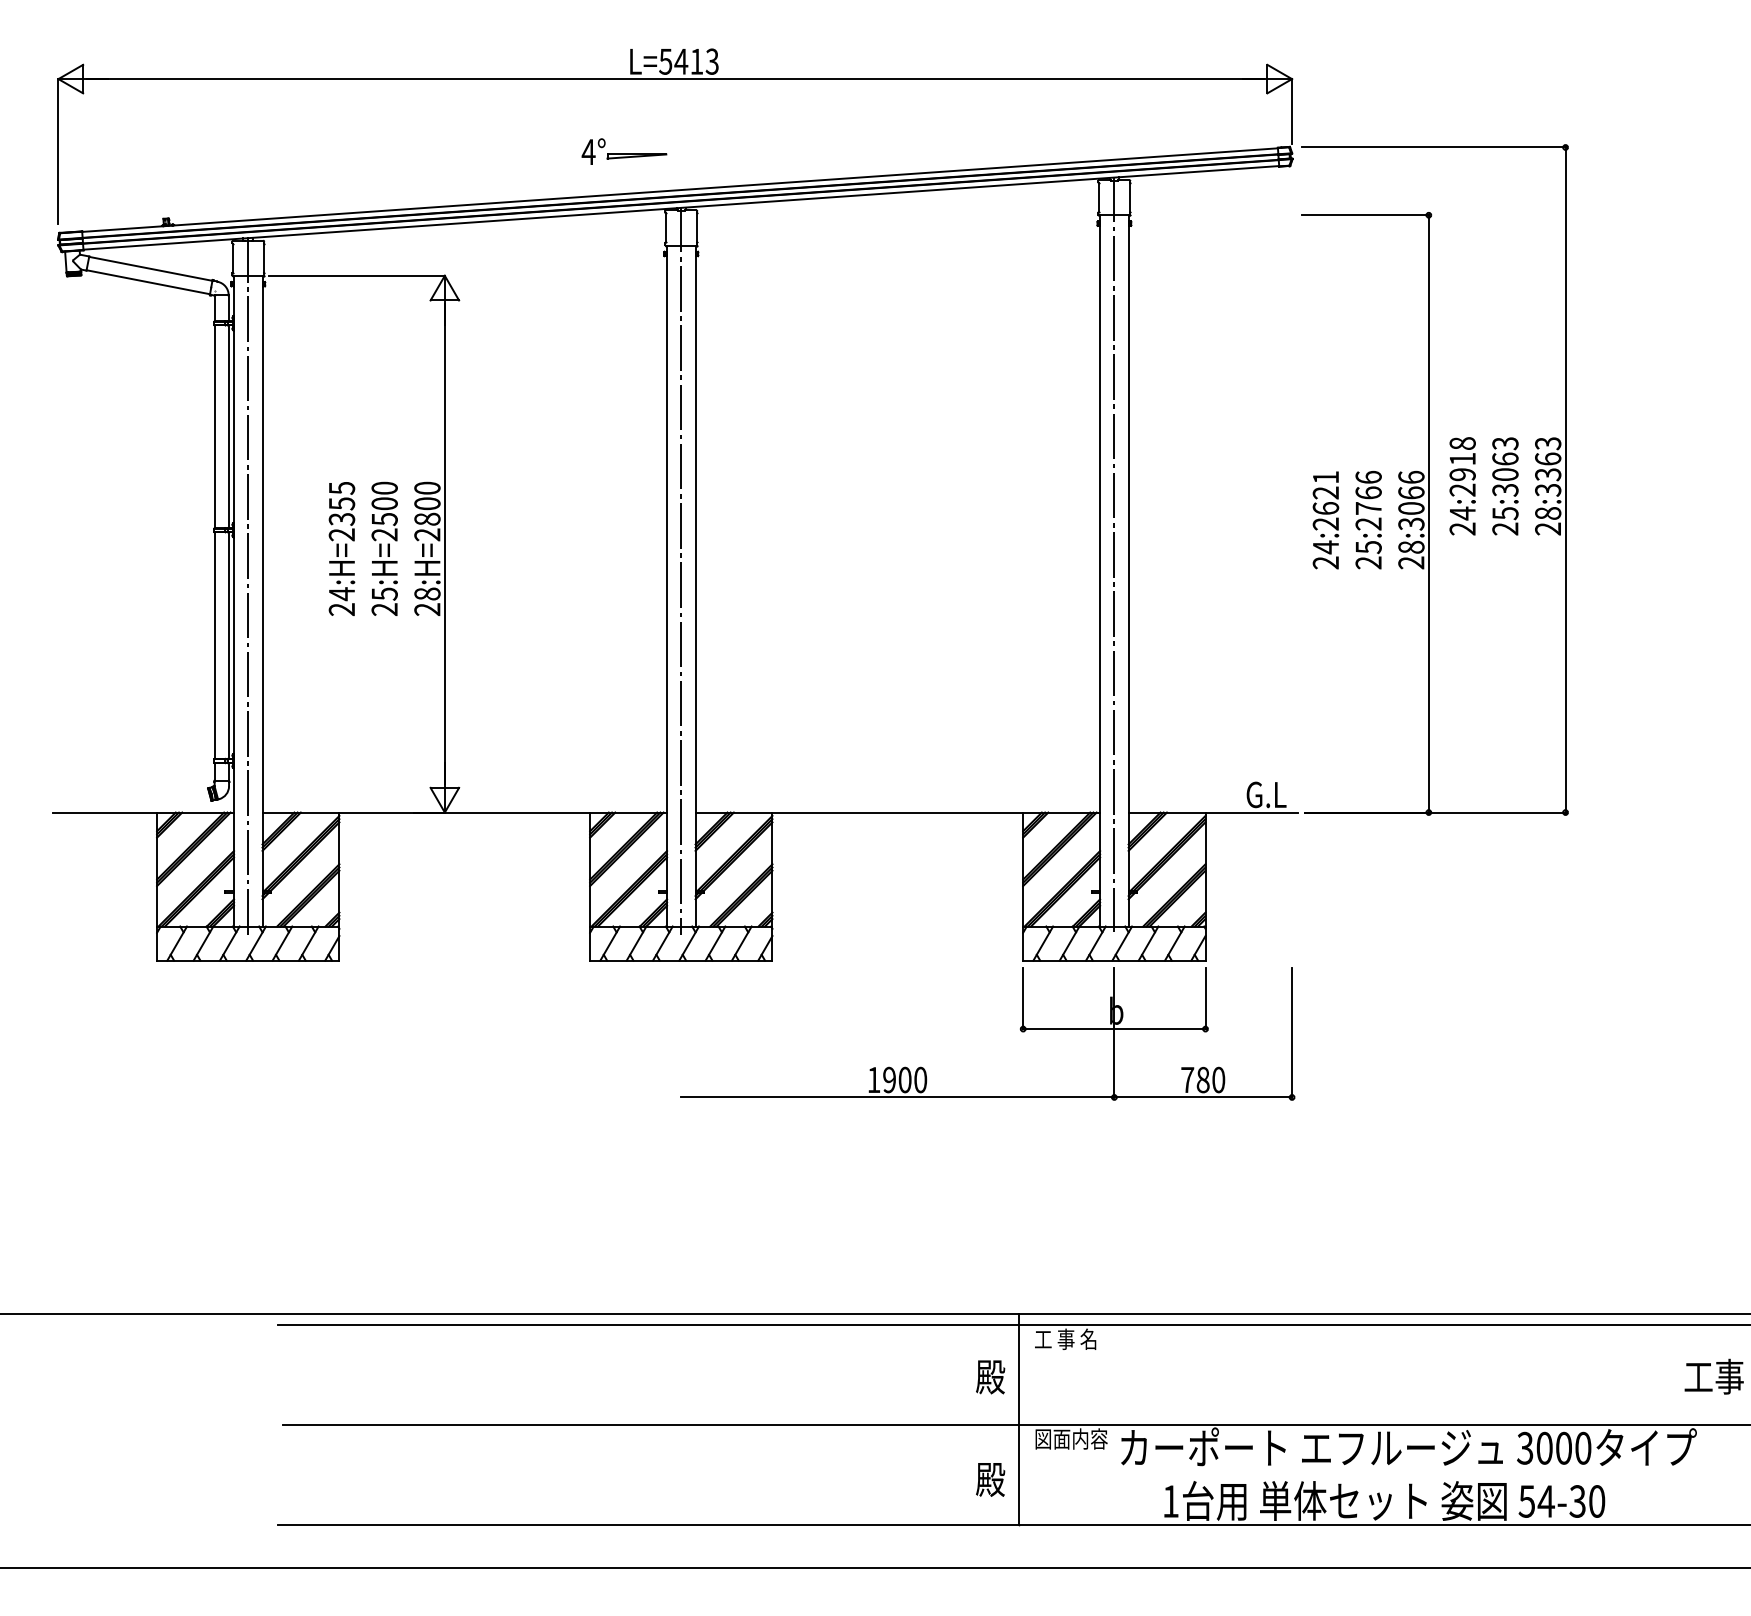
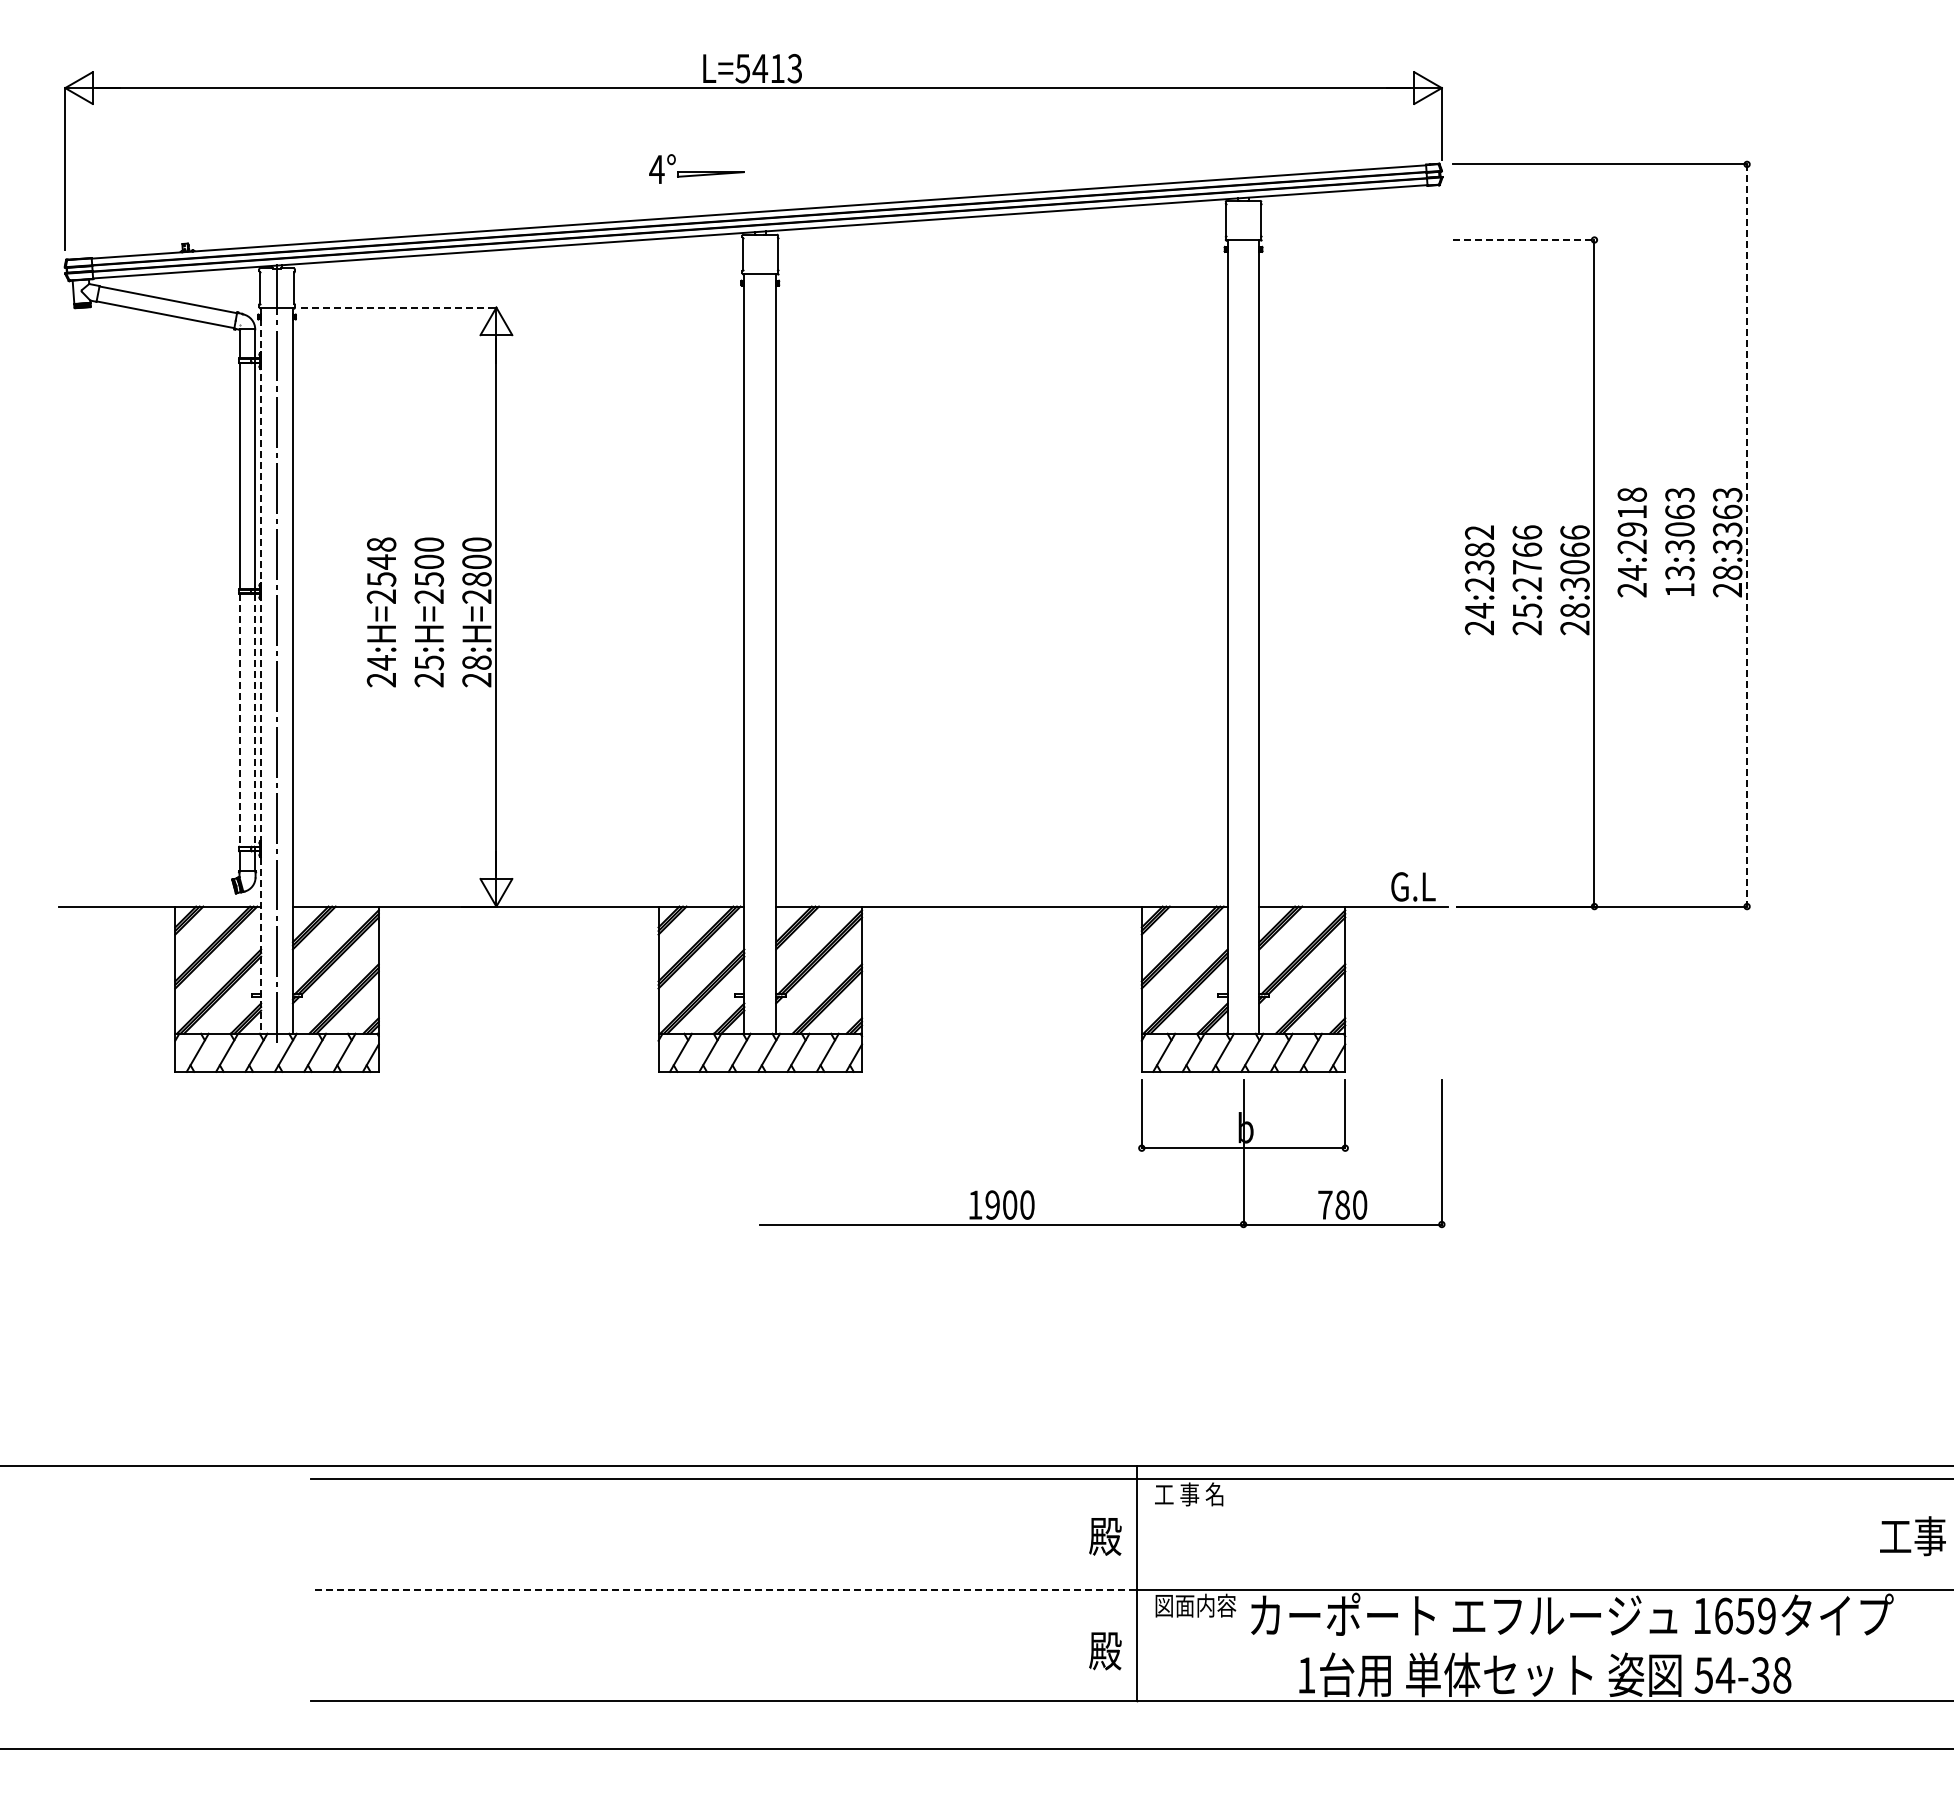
line: (1366, 215) -> (1524, 240), solid -> dashed
line: (358, 275) -> (399, 307), solid -> dashed
line: (1565, 480) -> (1747, 535), solid -> dashed
text: (1325, 492) -> (1479, 549), 24:2621 -> 24:2382
text: (341, 503) -> (381, 561), 24:H=2355 -> 24:H=2548
text: (1505, 521) -> (1679, 581), 25:3063 -> 13:3063
line: (1114, 553) -> (1243, 617), removed
line: (681, 570) -> (760, 636), removed
line: (234, 601) -> (261, 670), solid -> dashed
line: (214, 645) -> (239, 720), solid -> dashed
line: (228, 645) -> (255, 720), solid -> dashed
line: (651, 1425) -> (726, 1590), solid -> dashed
text: (1553, 1447) -> (1733, 1615), 3000 -> 1659
text: (1597, 1501) -> (1782, 1675), 54-30 -> 54-38

